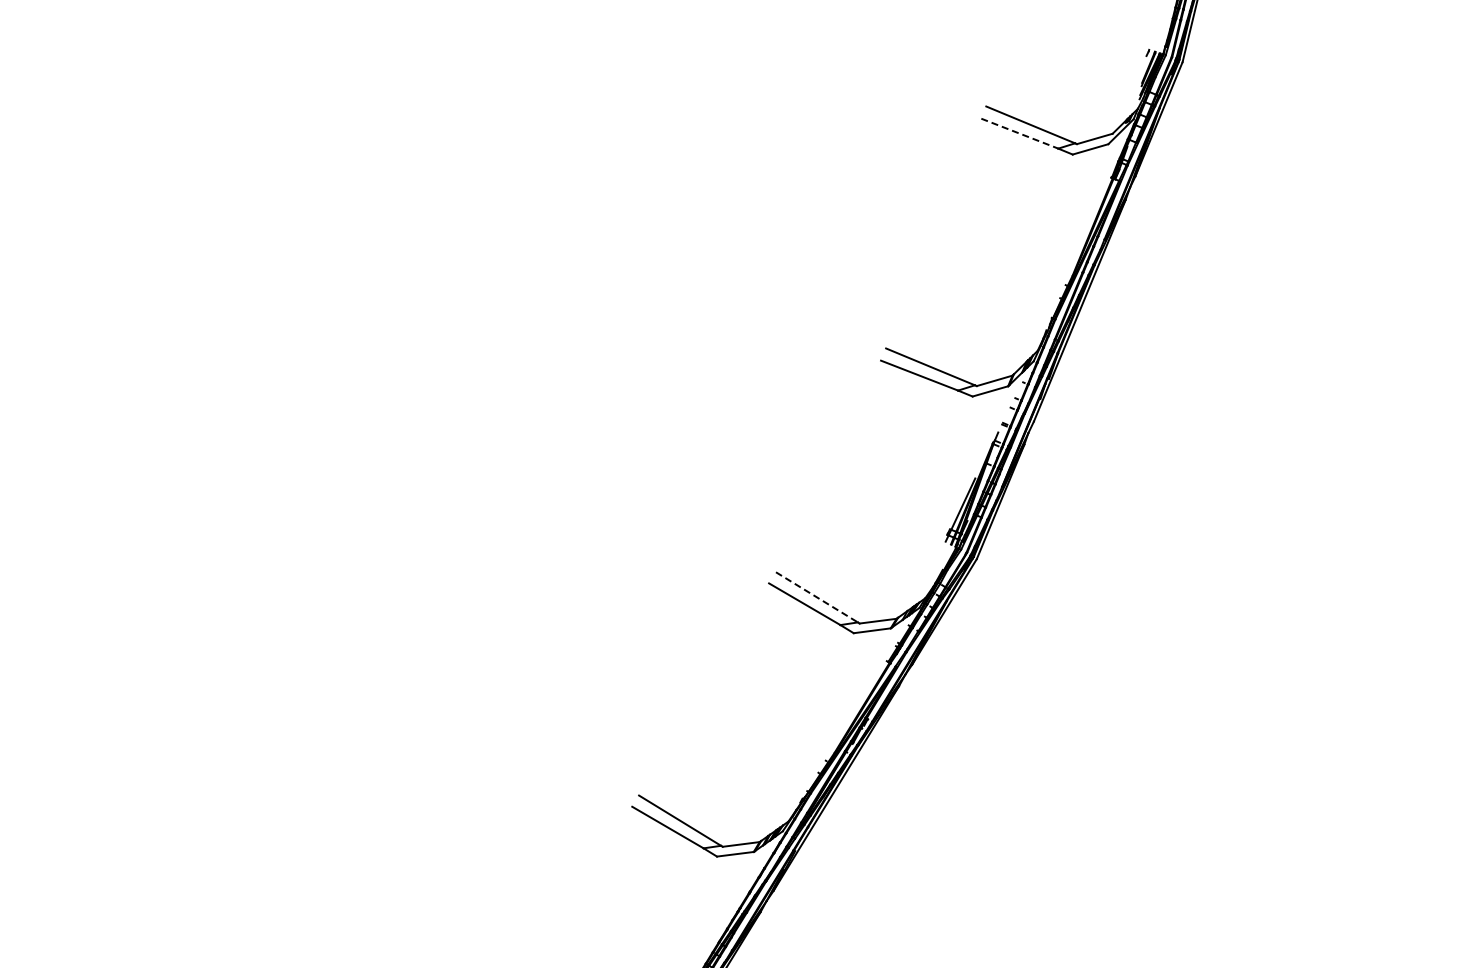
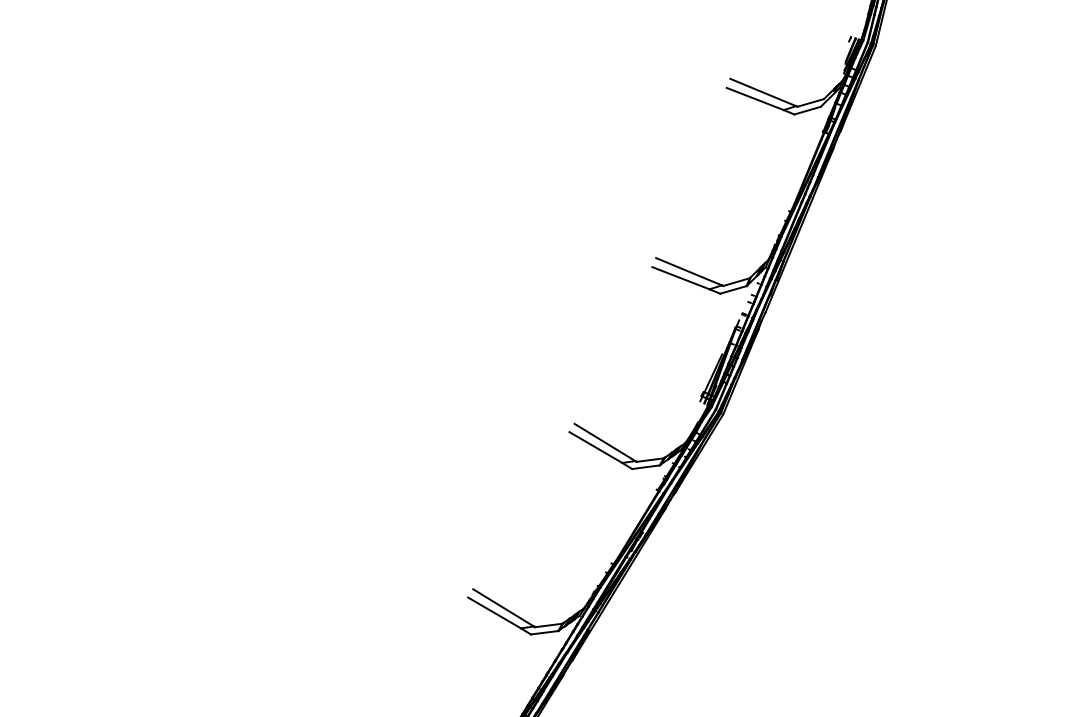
line: (1020, 133) -> (755, 98), dashed -> solid
line: (817, 597) -> (605, 442), dashed -> solid

